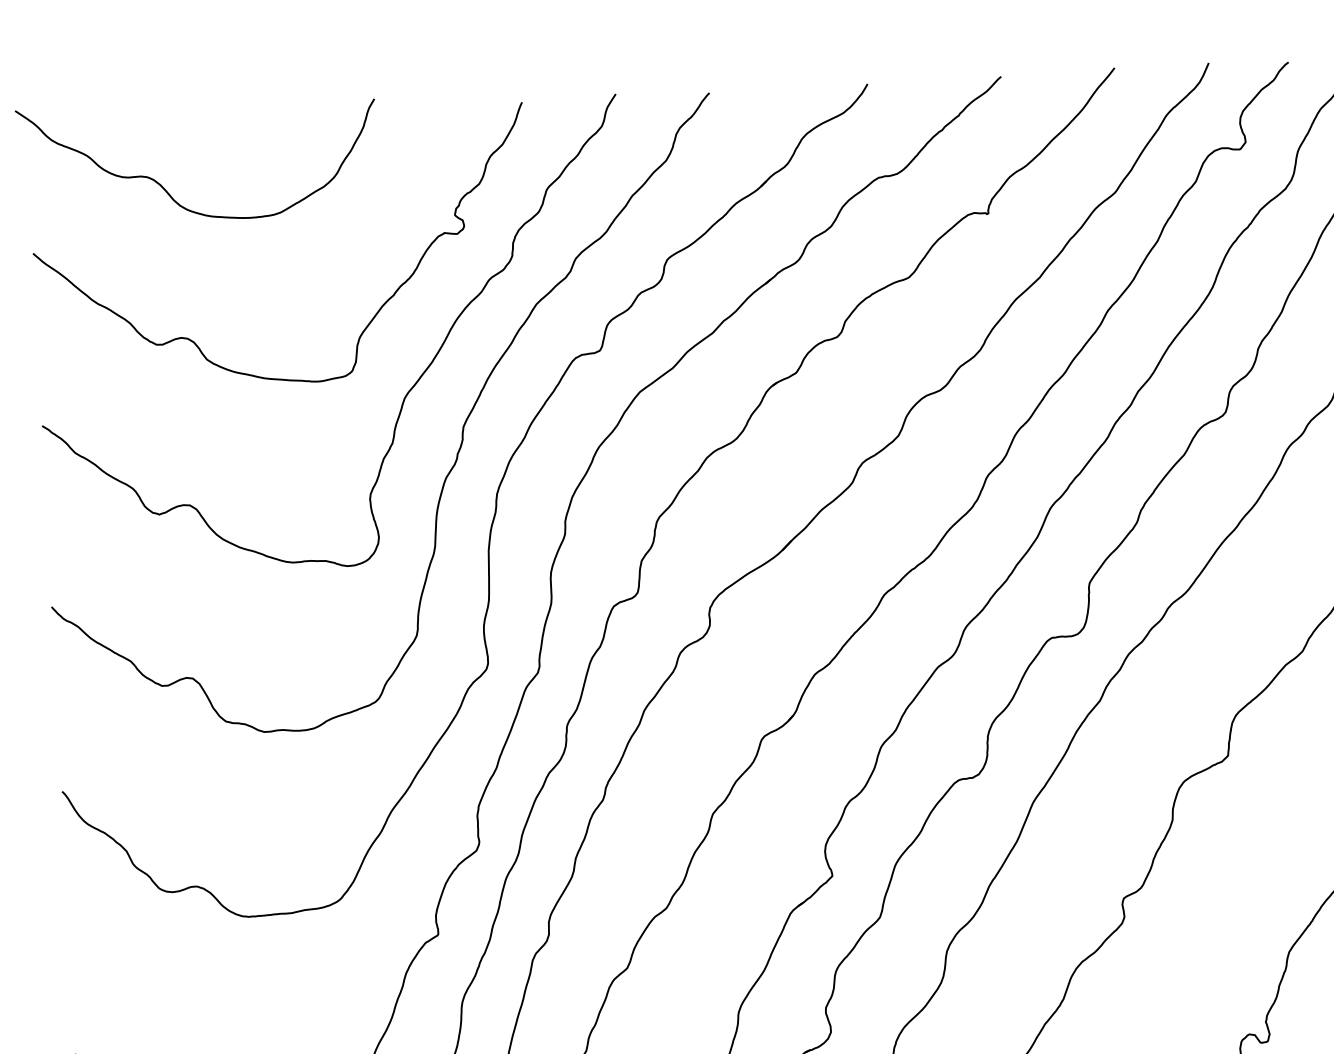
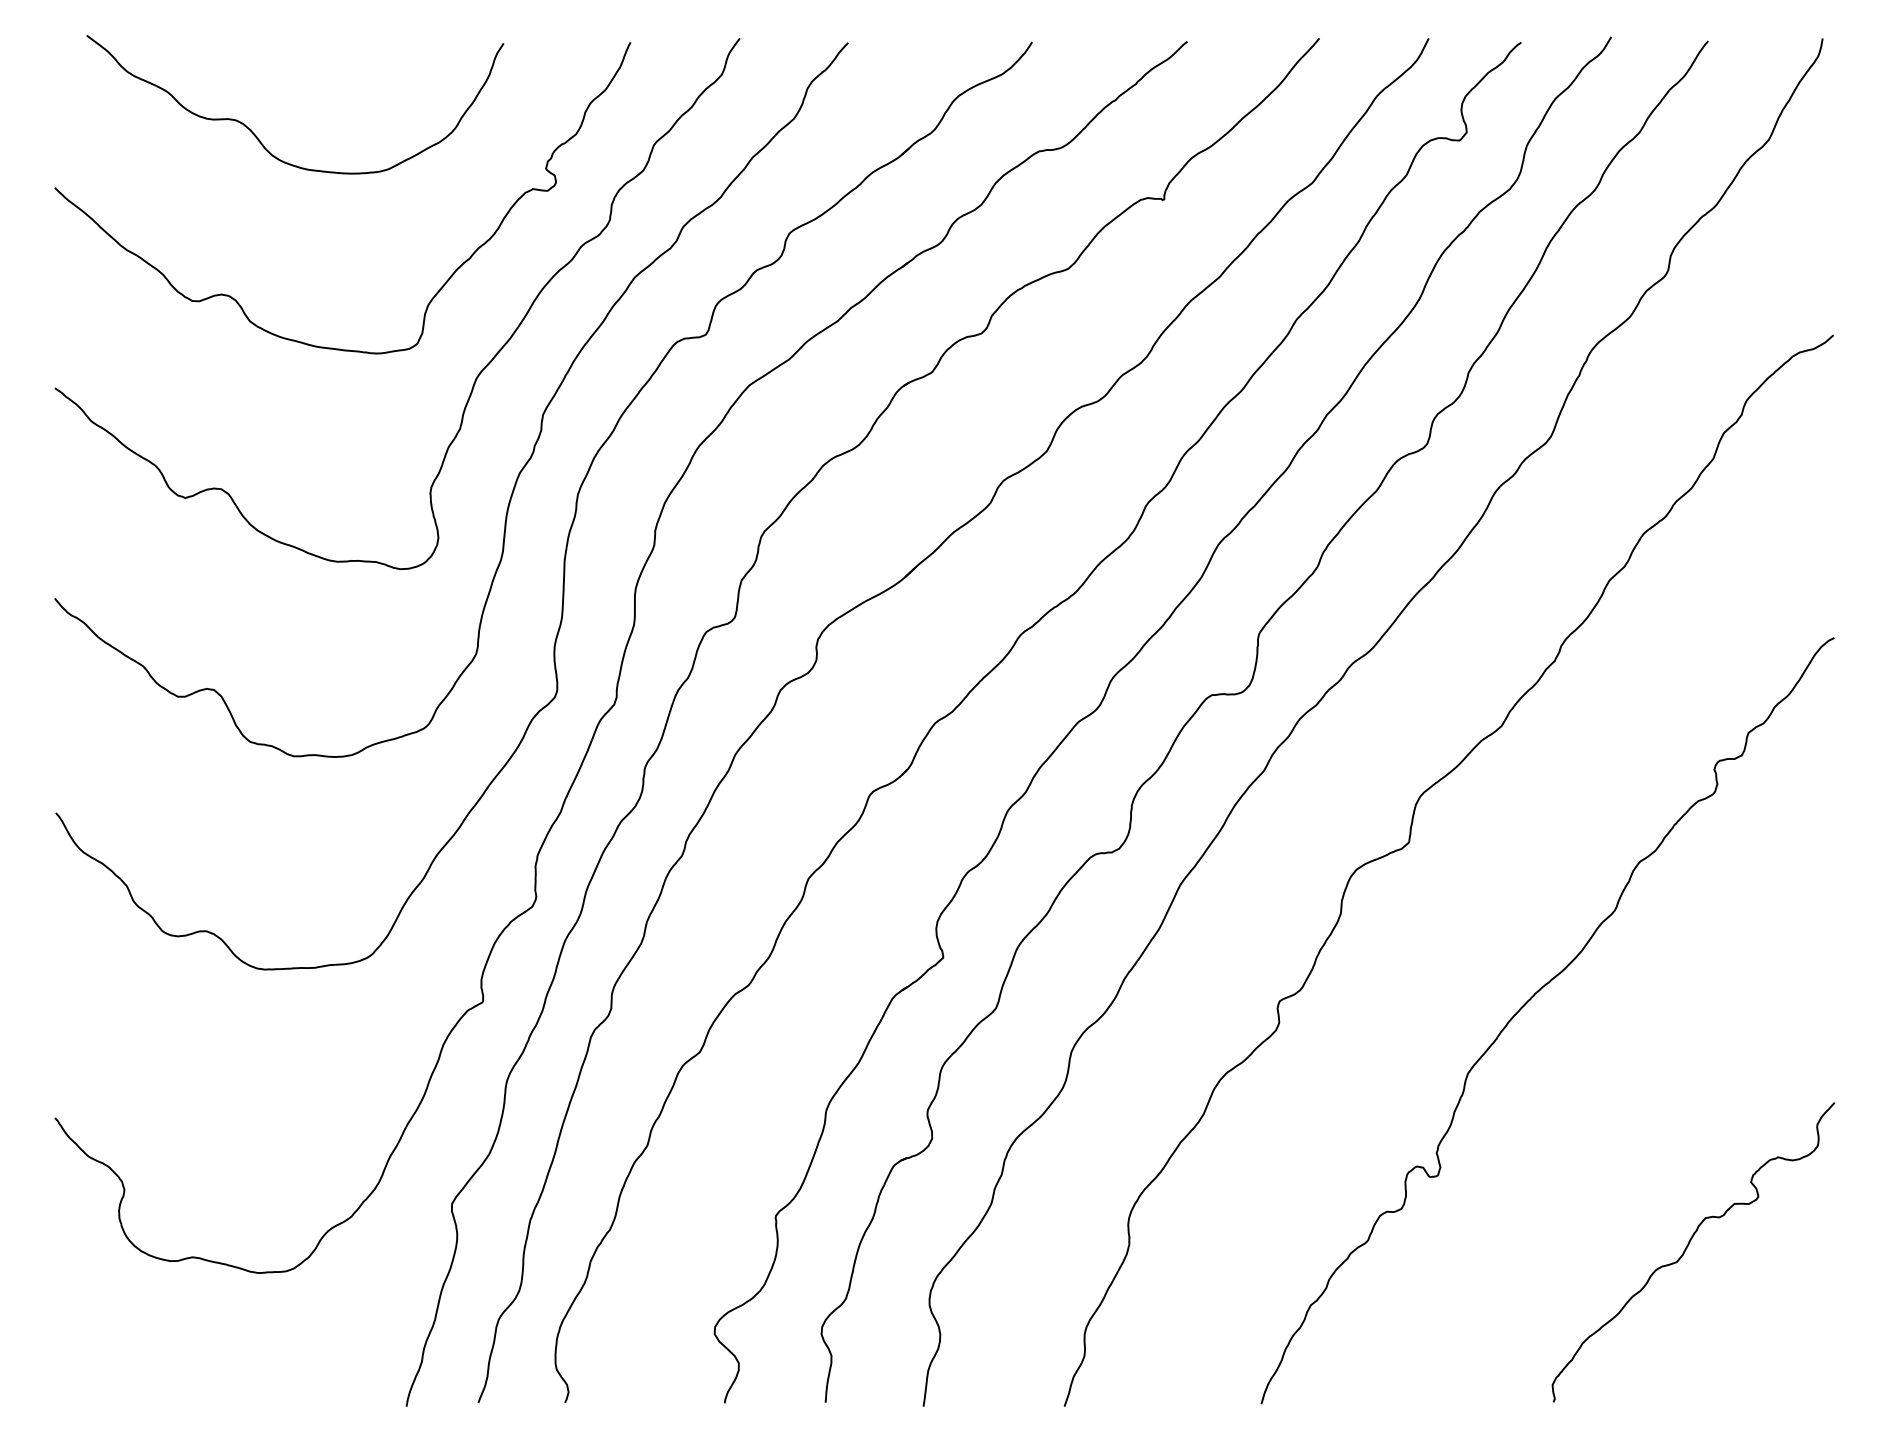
curve: (166, 190) -> (257, 136), moved

